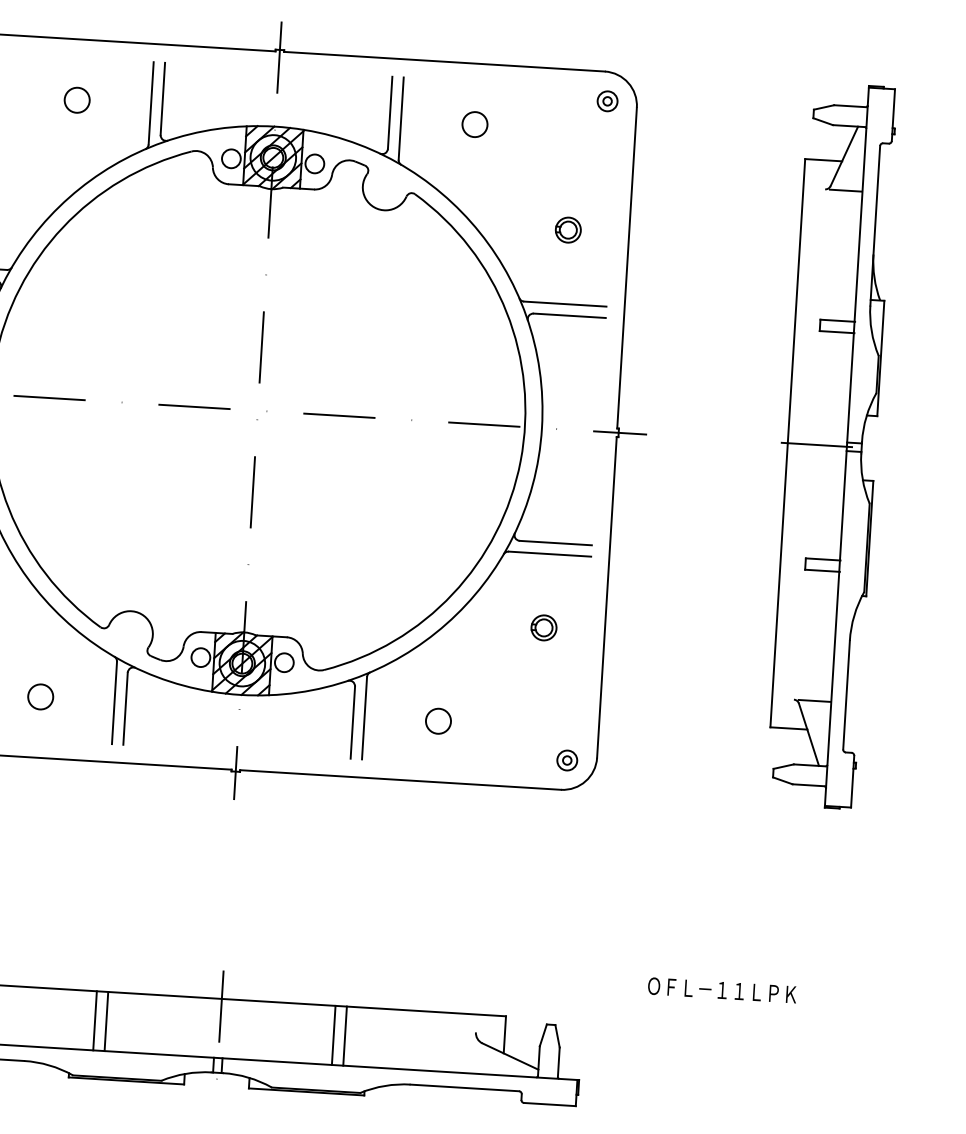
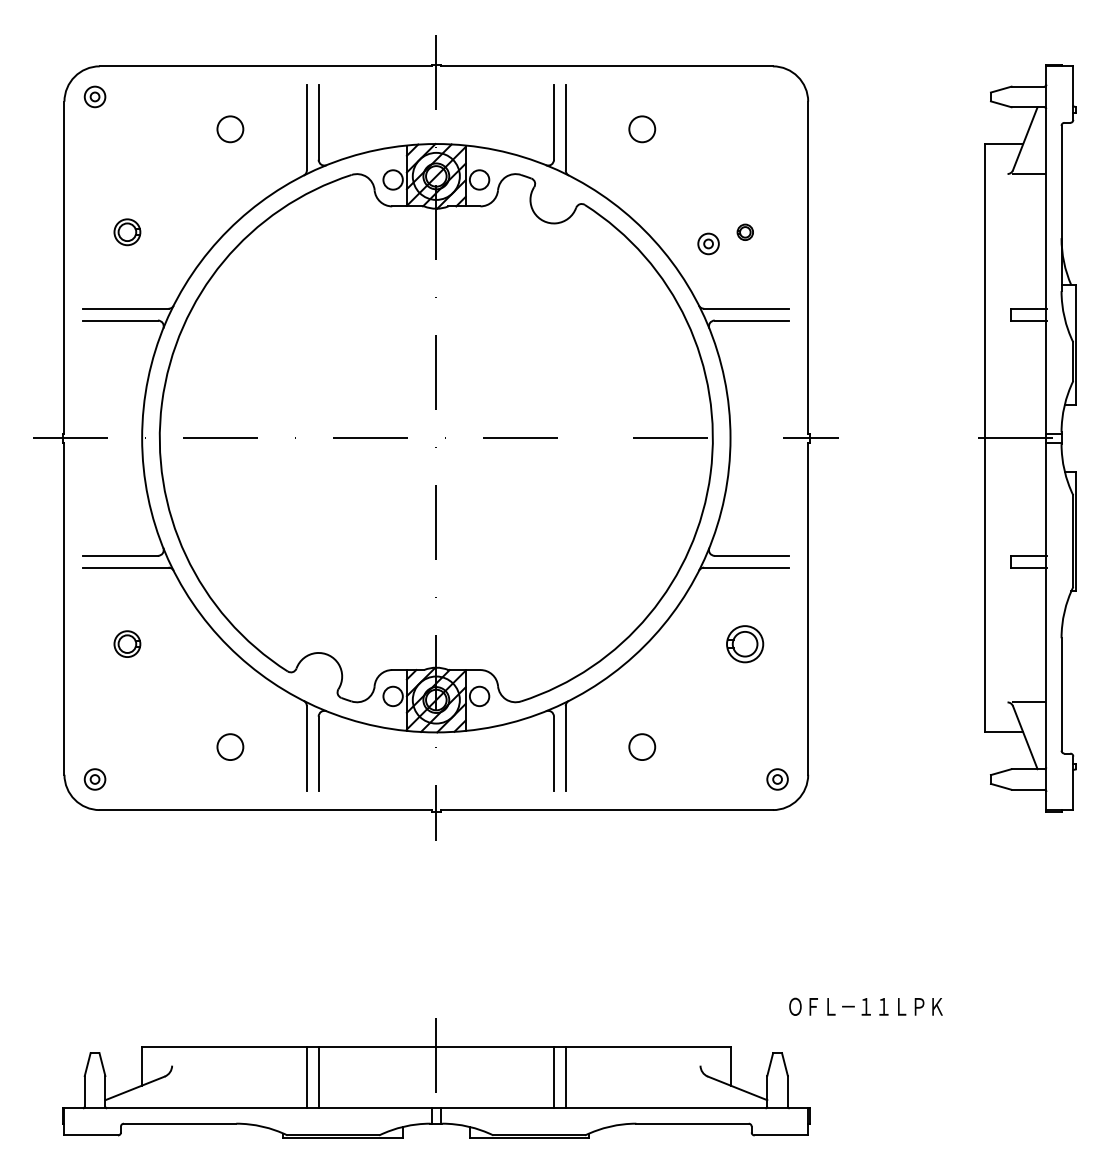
part: (607, 100) -> (708, 243), moved
part: (568, 230) -> (745, 232), size x0.6
part: (544, 627) -> (745, 643), size x1.4
text: (721, 990) -> (865, 1006), moved

